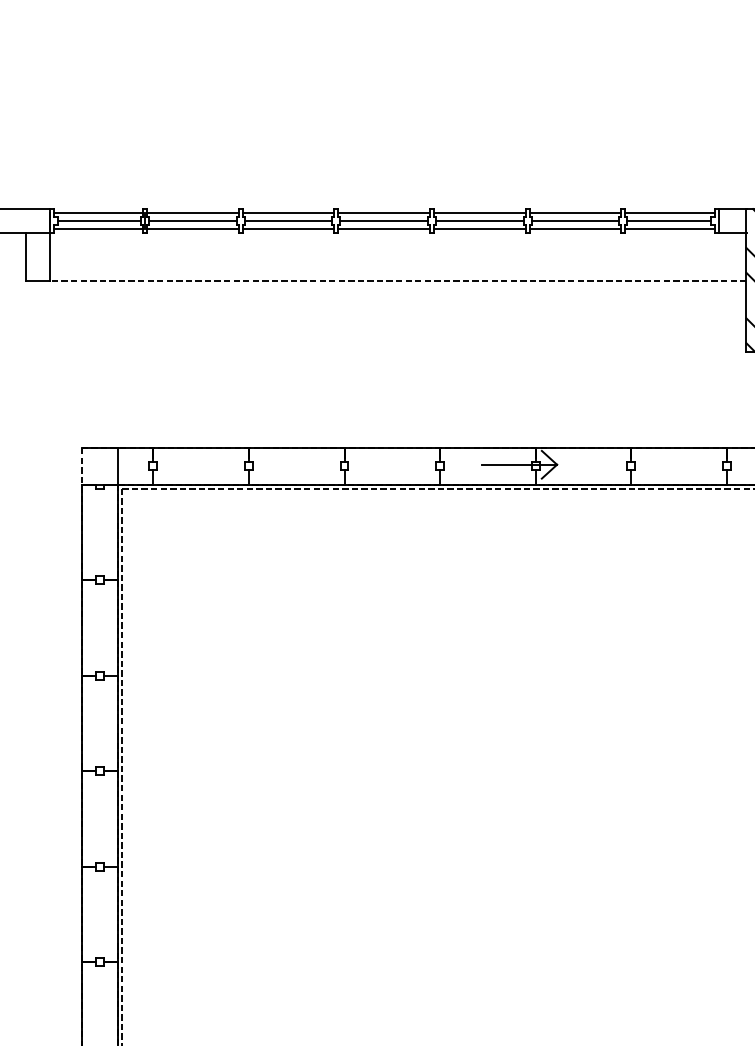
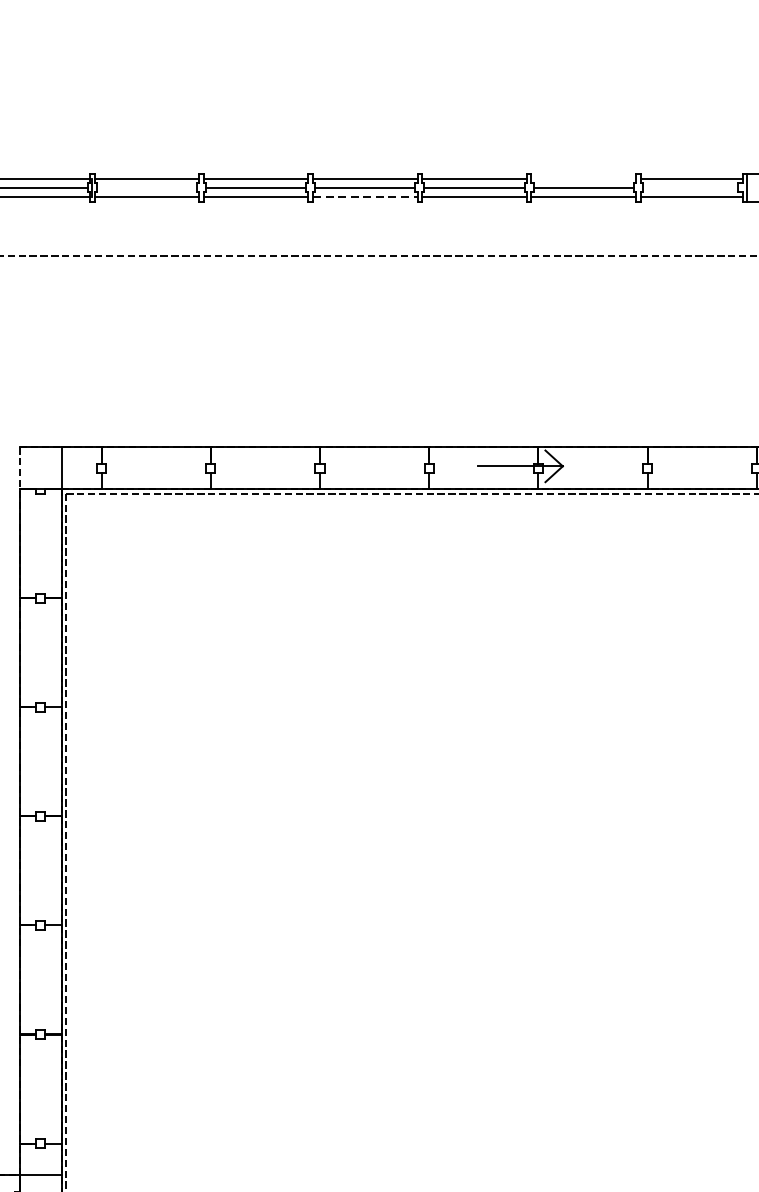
line: (575, 213) -> (583, 179), removed
line: (192, 221) -> (146, 188), removed
line: (668, 221) -> (690, 188), removed
line: (384, 228) -> (365, 196), solid -> dashed

